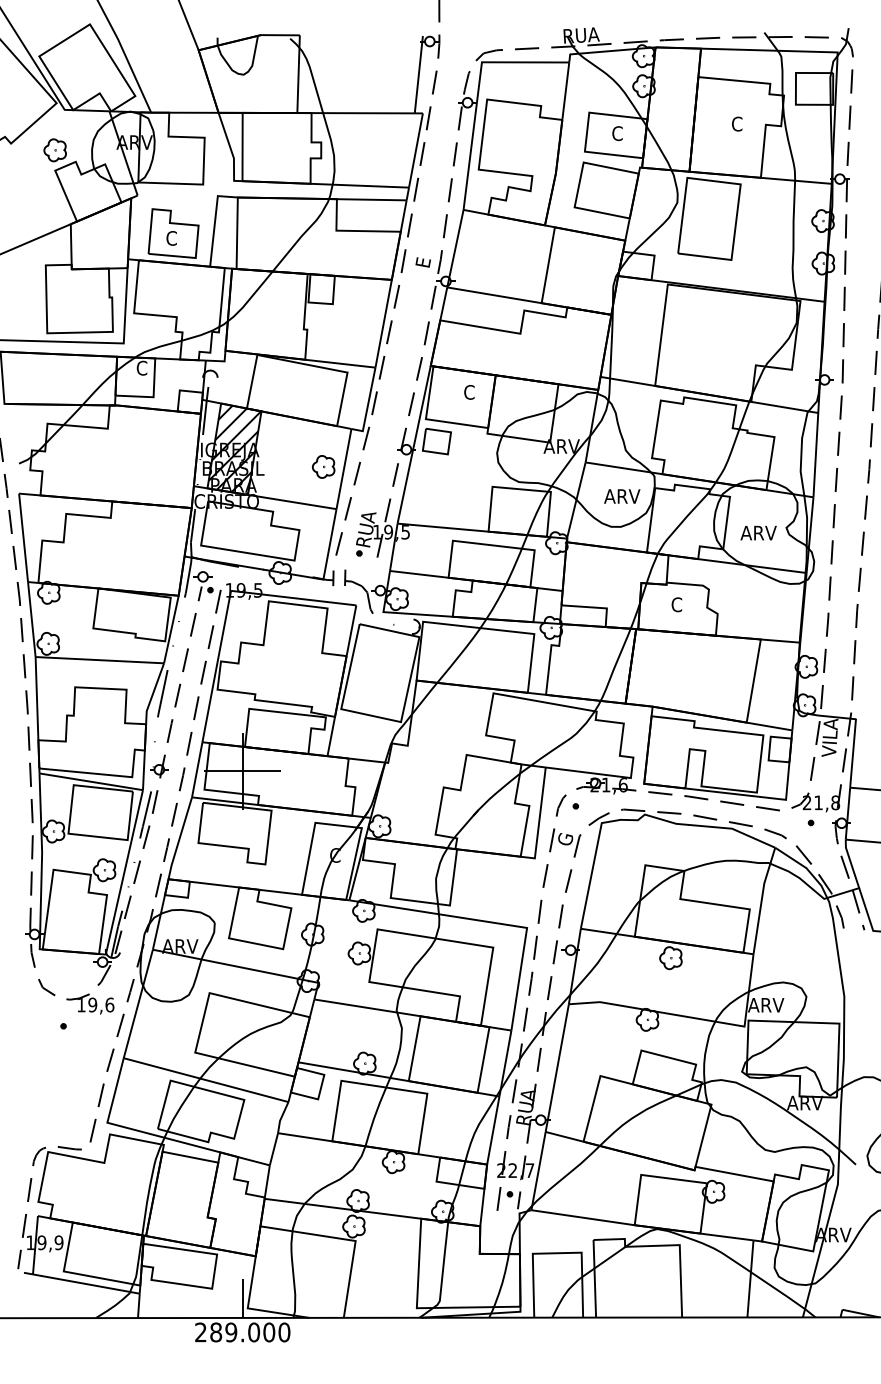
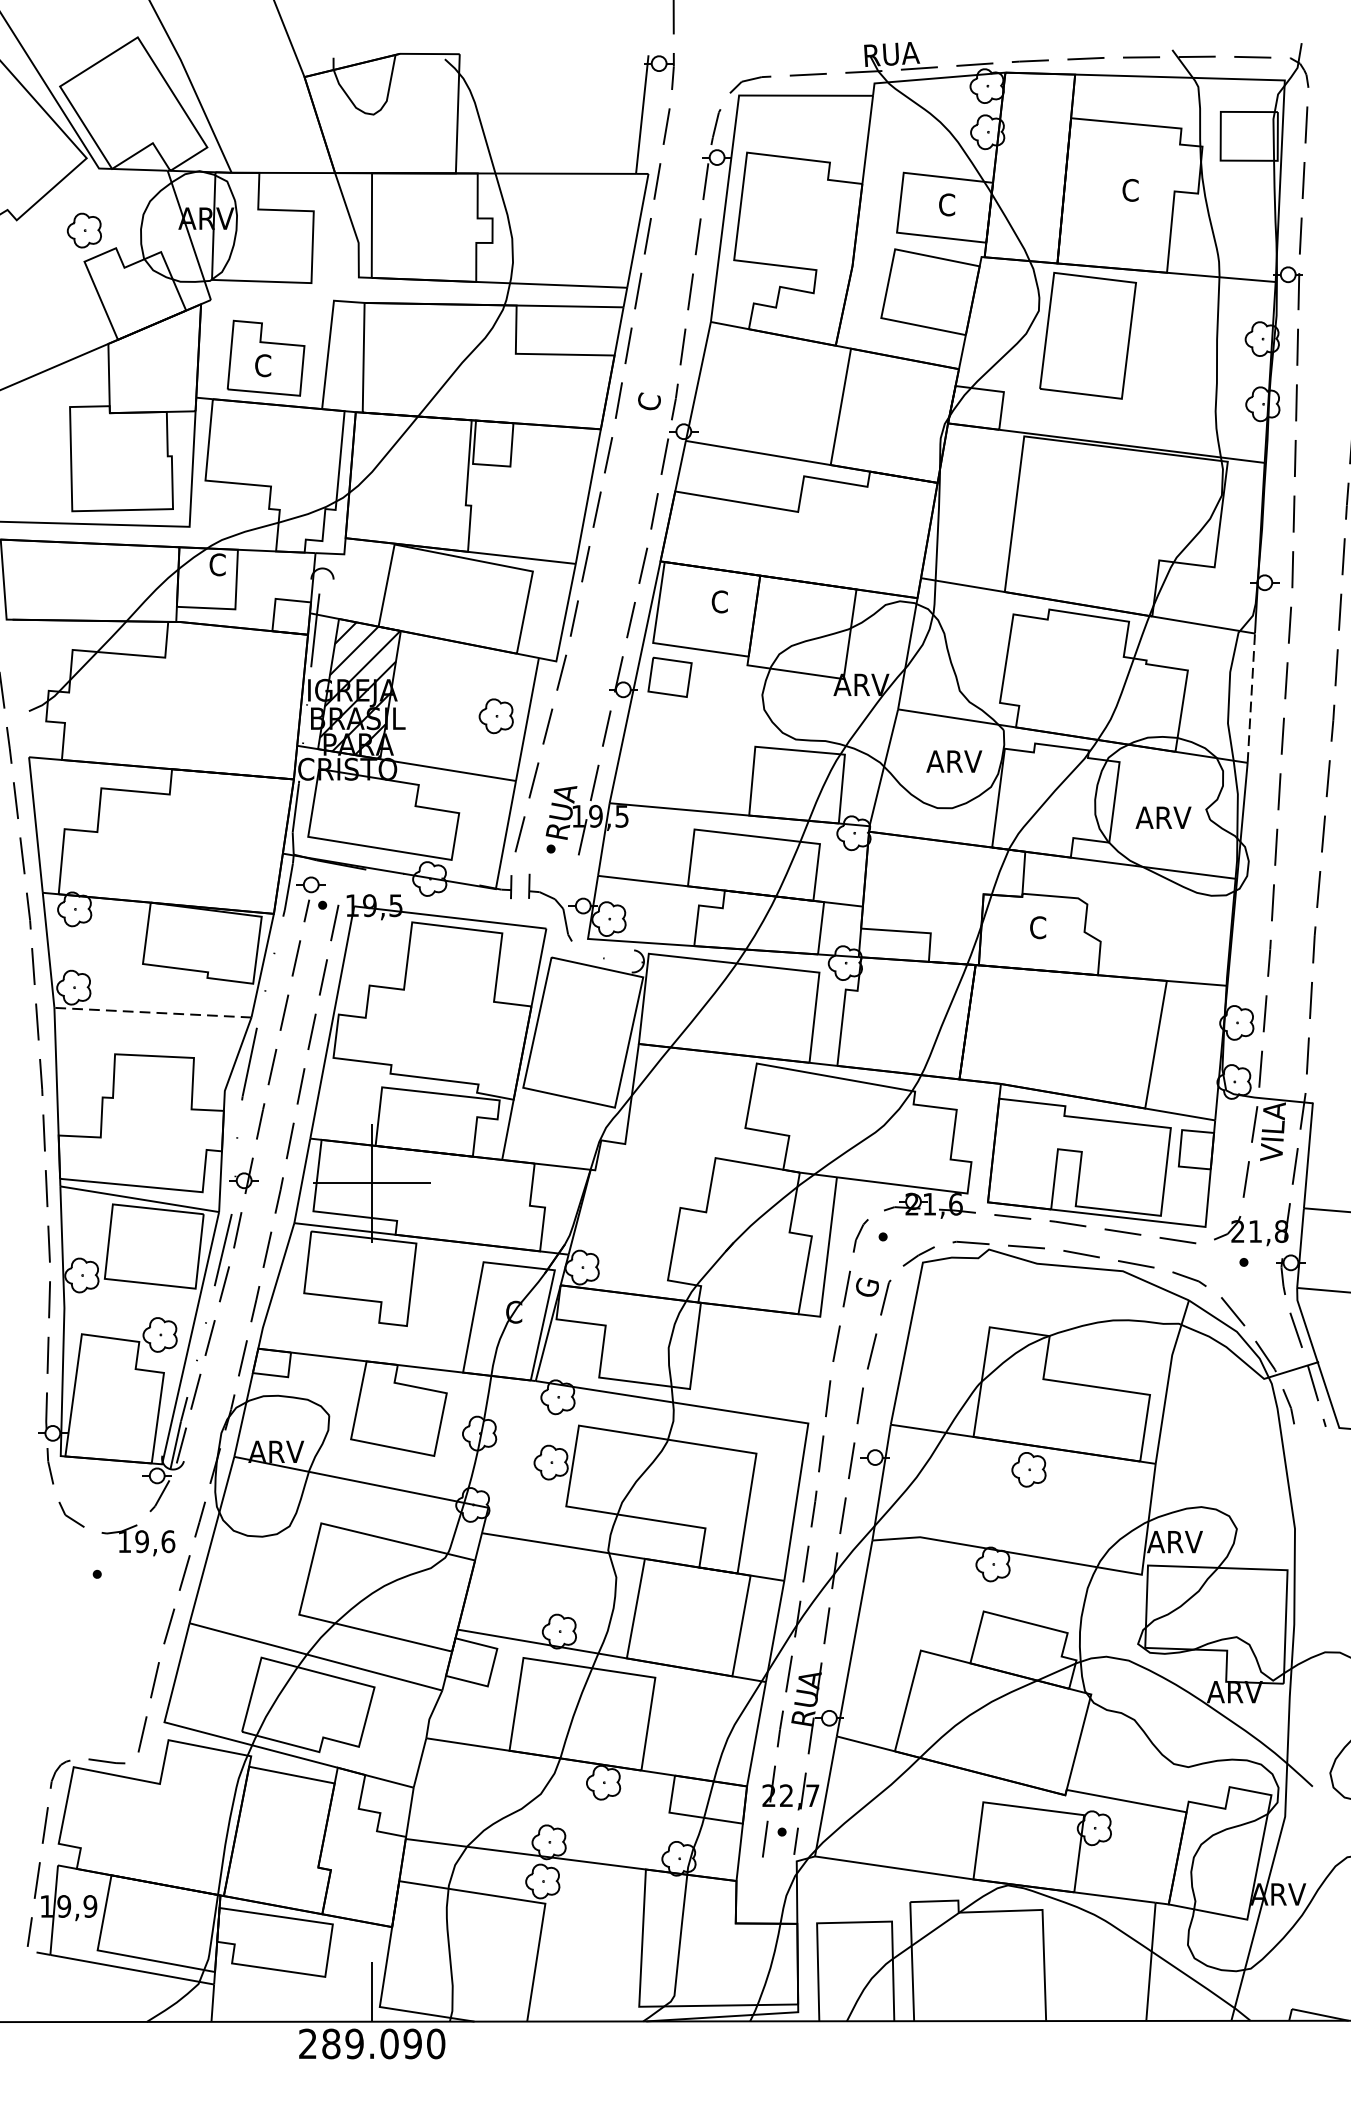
text: (422, 261) -> (647, 401), E -> C
line: (815, 454) -> (1250, 697), solid -> dashed
line: (99, 660) -> (152, 1013), solid -> dashed
text: (269, 1332) -> (413, 2044), 289.000 -> 289.090

